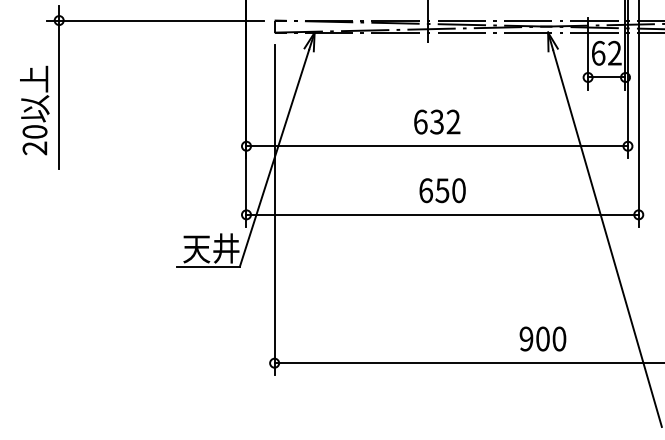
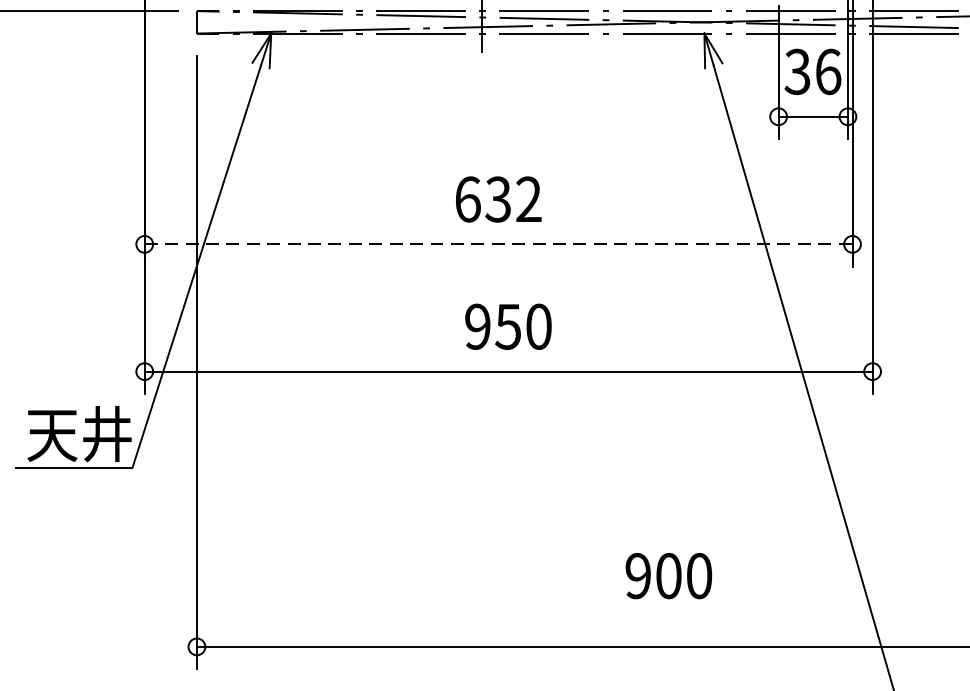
text: (606, 52) -> (812, 70), 62 -> 36
line: (437, 146) -> (499, 244), solid -> dashed
text: (425, 190) -> (476, 326), 650 -> 950
text: (542, 338) -> (668, 575), moved

